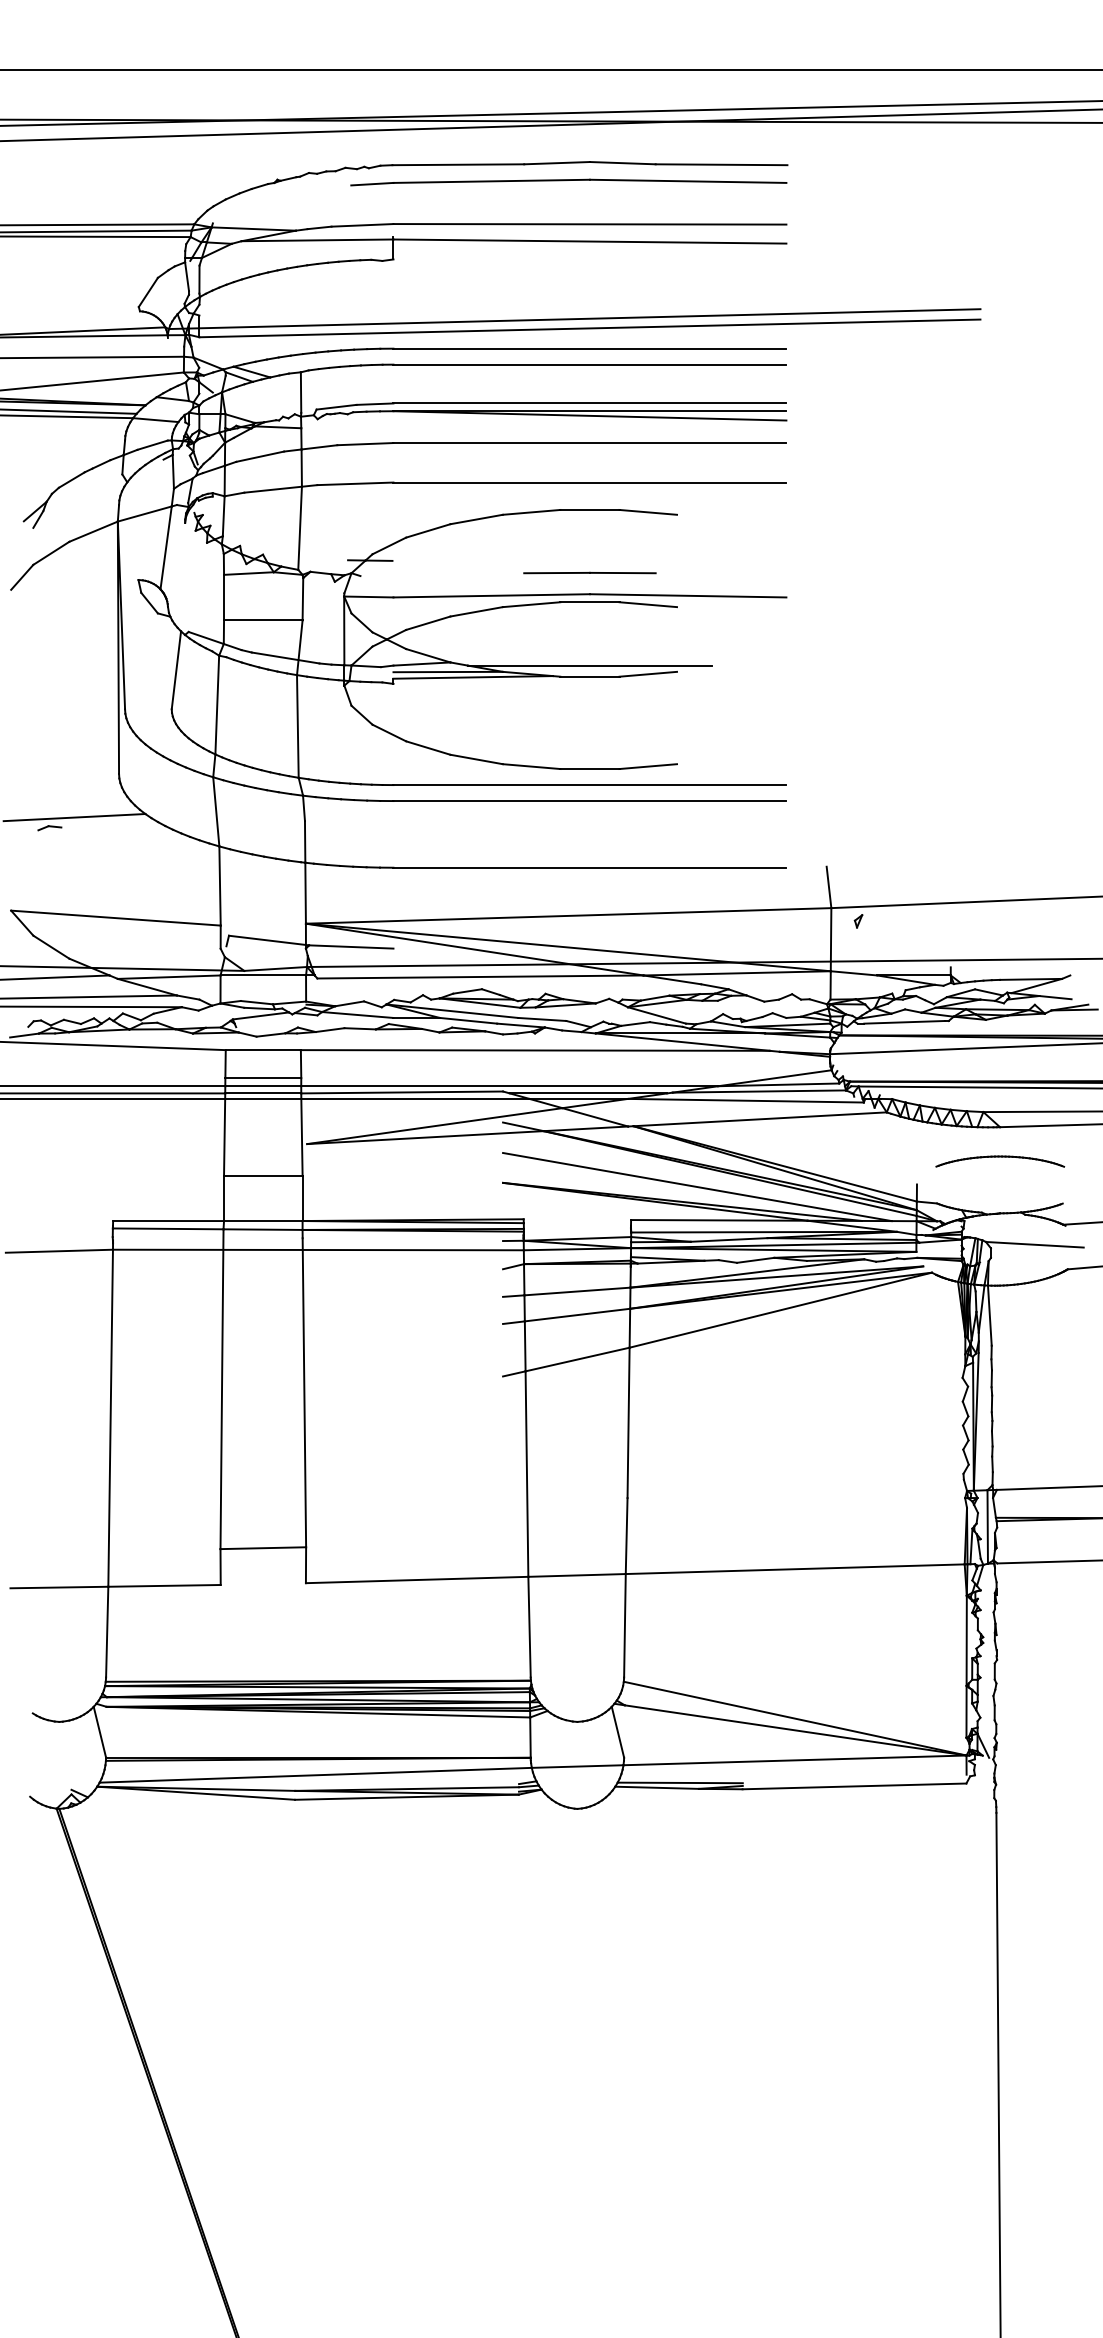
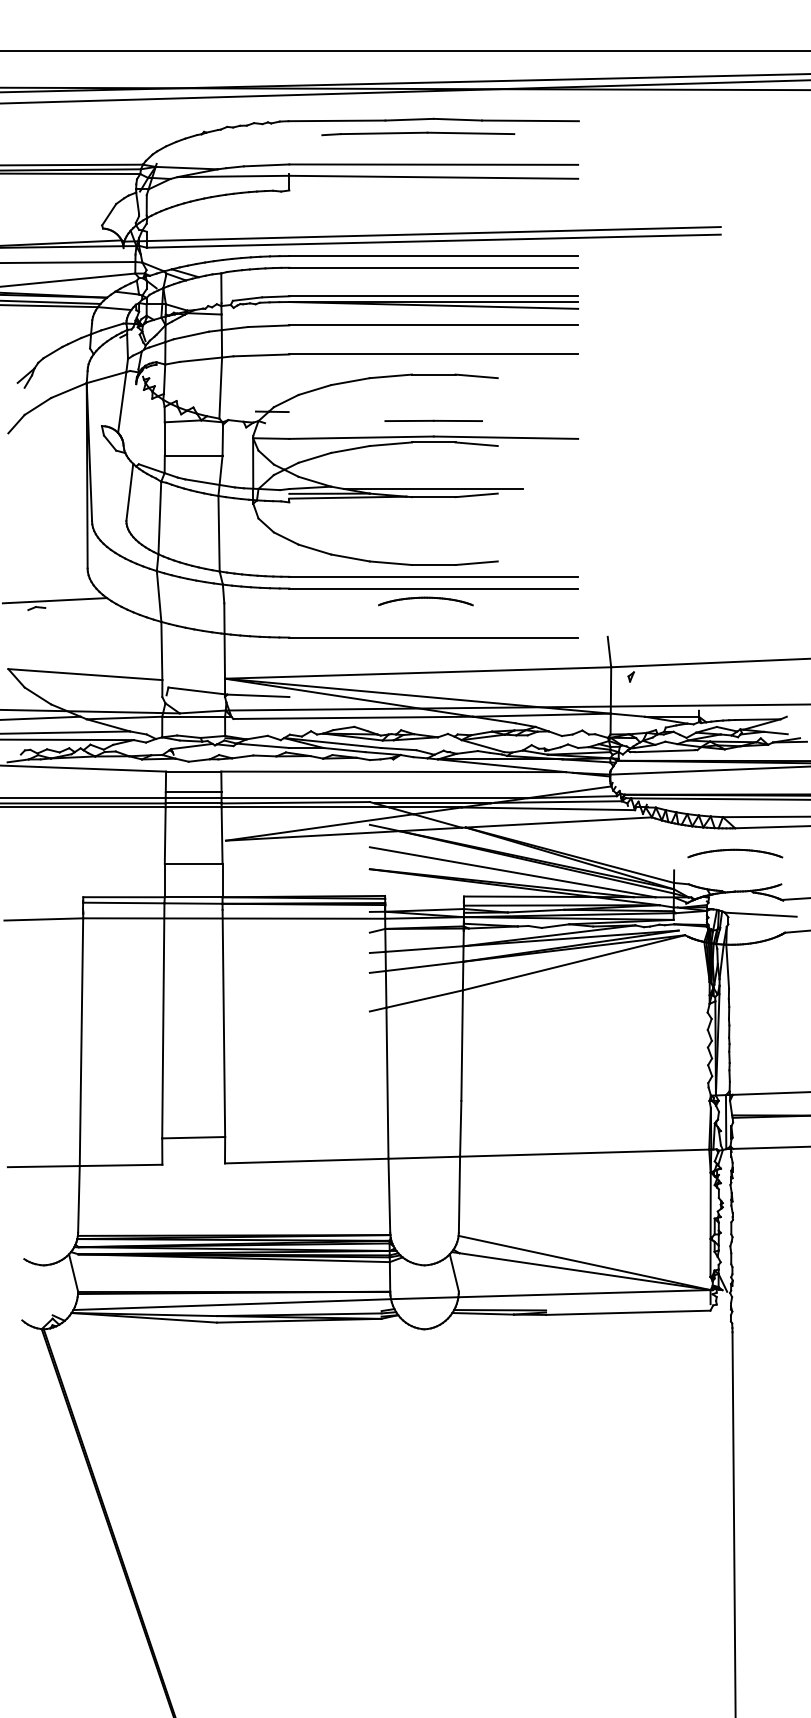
part: (568, 182) -> (417, 133), size x0.6
part: (579, 818) -> (426, 601), added

